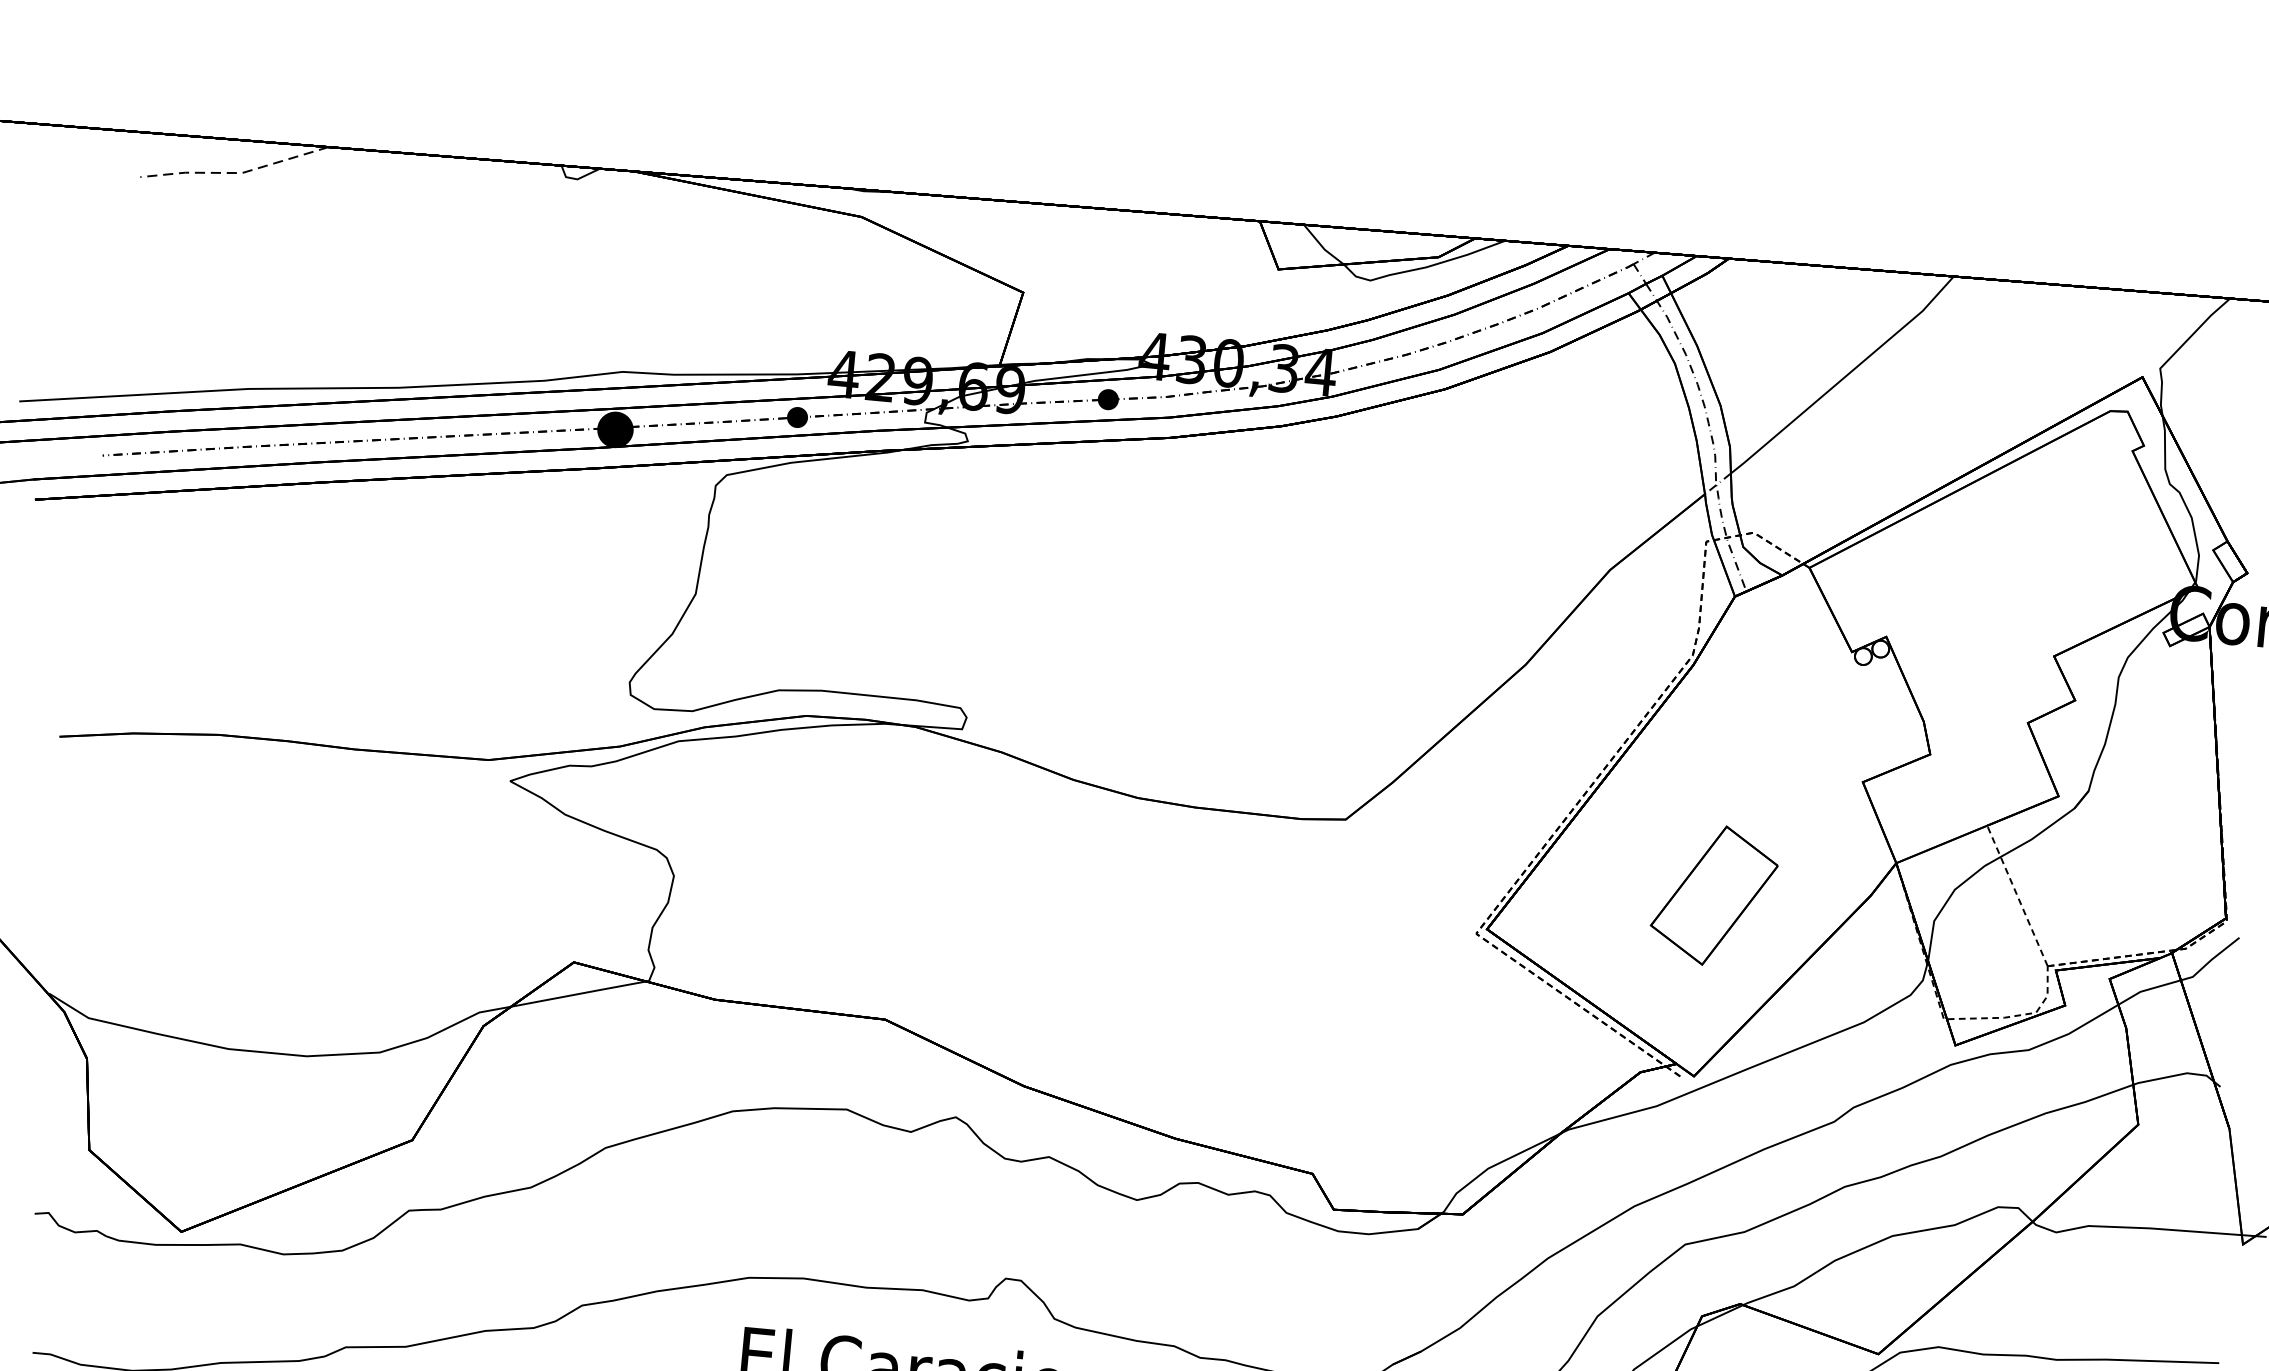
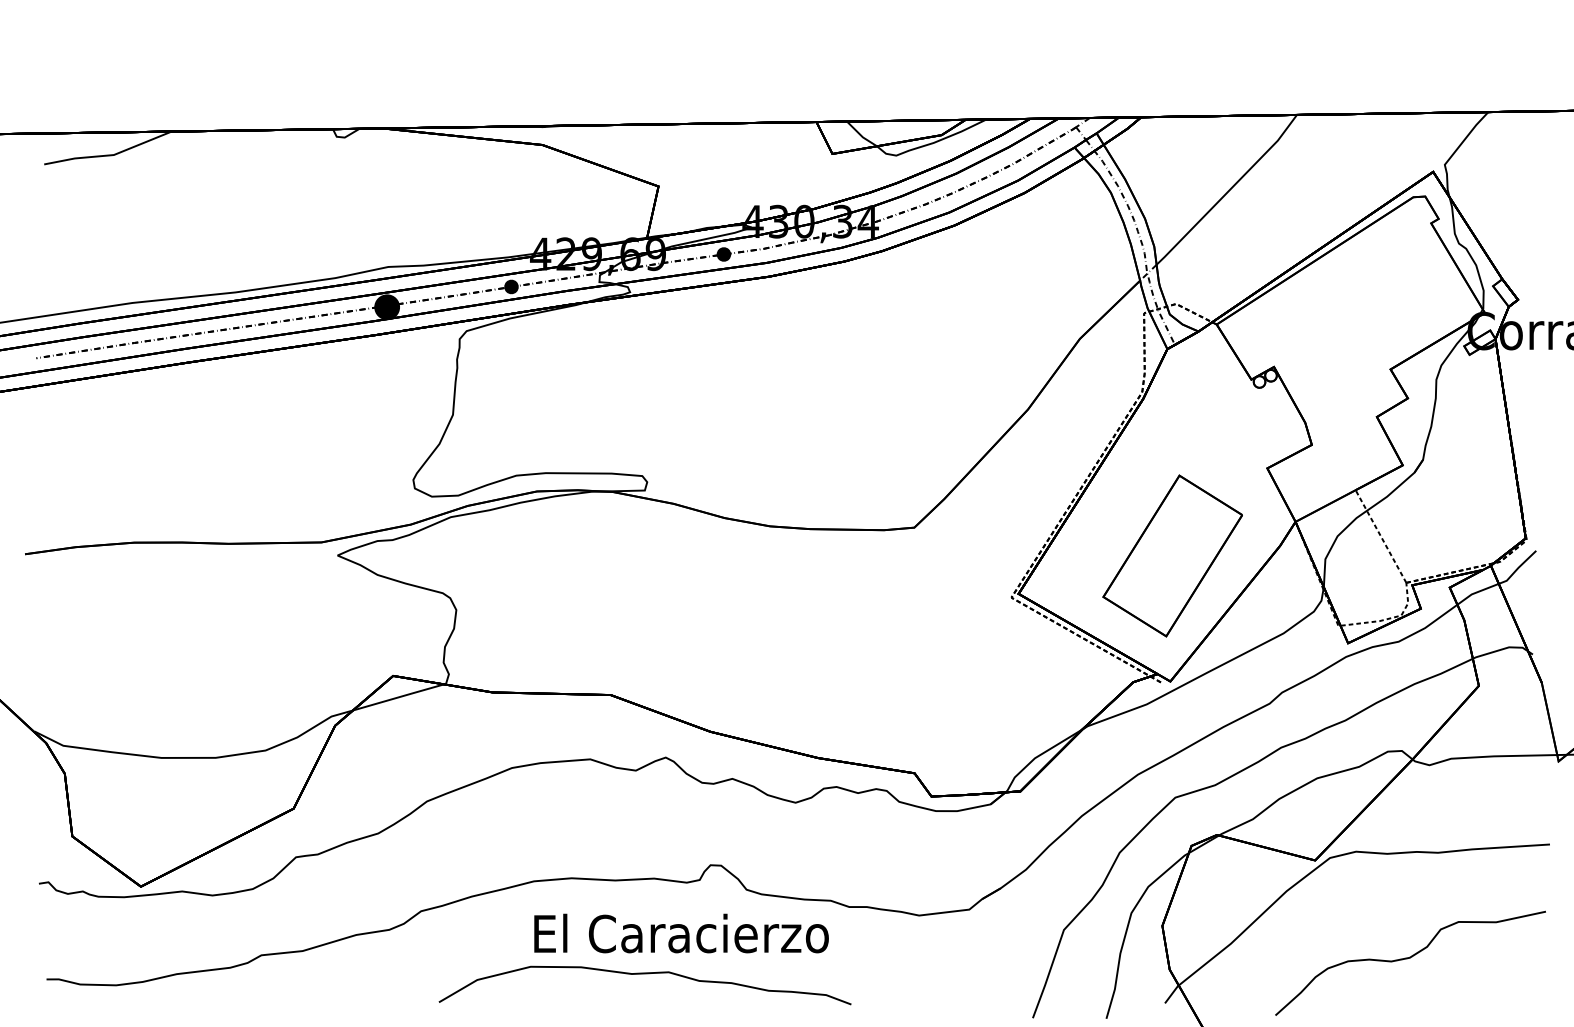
line: (235, 173) -> (109, 155), dashed -> solid
part: (1714, 894) -> (1172, 555), size x1.67

